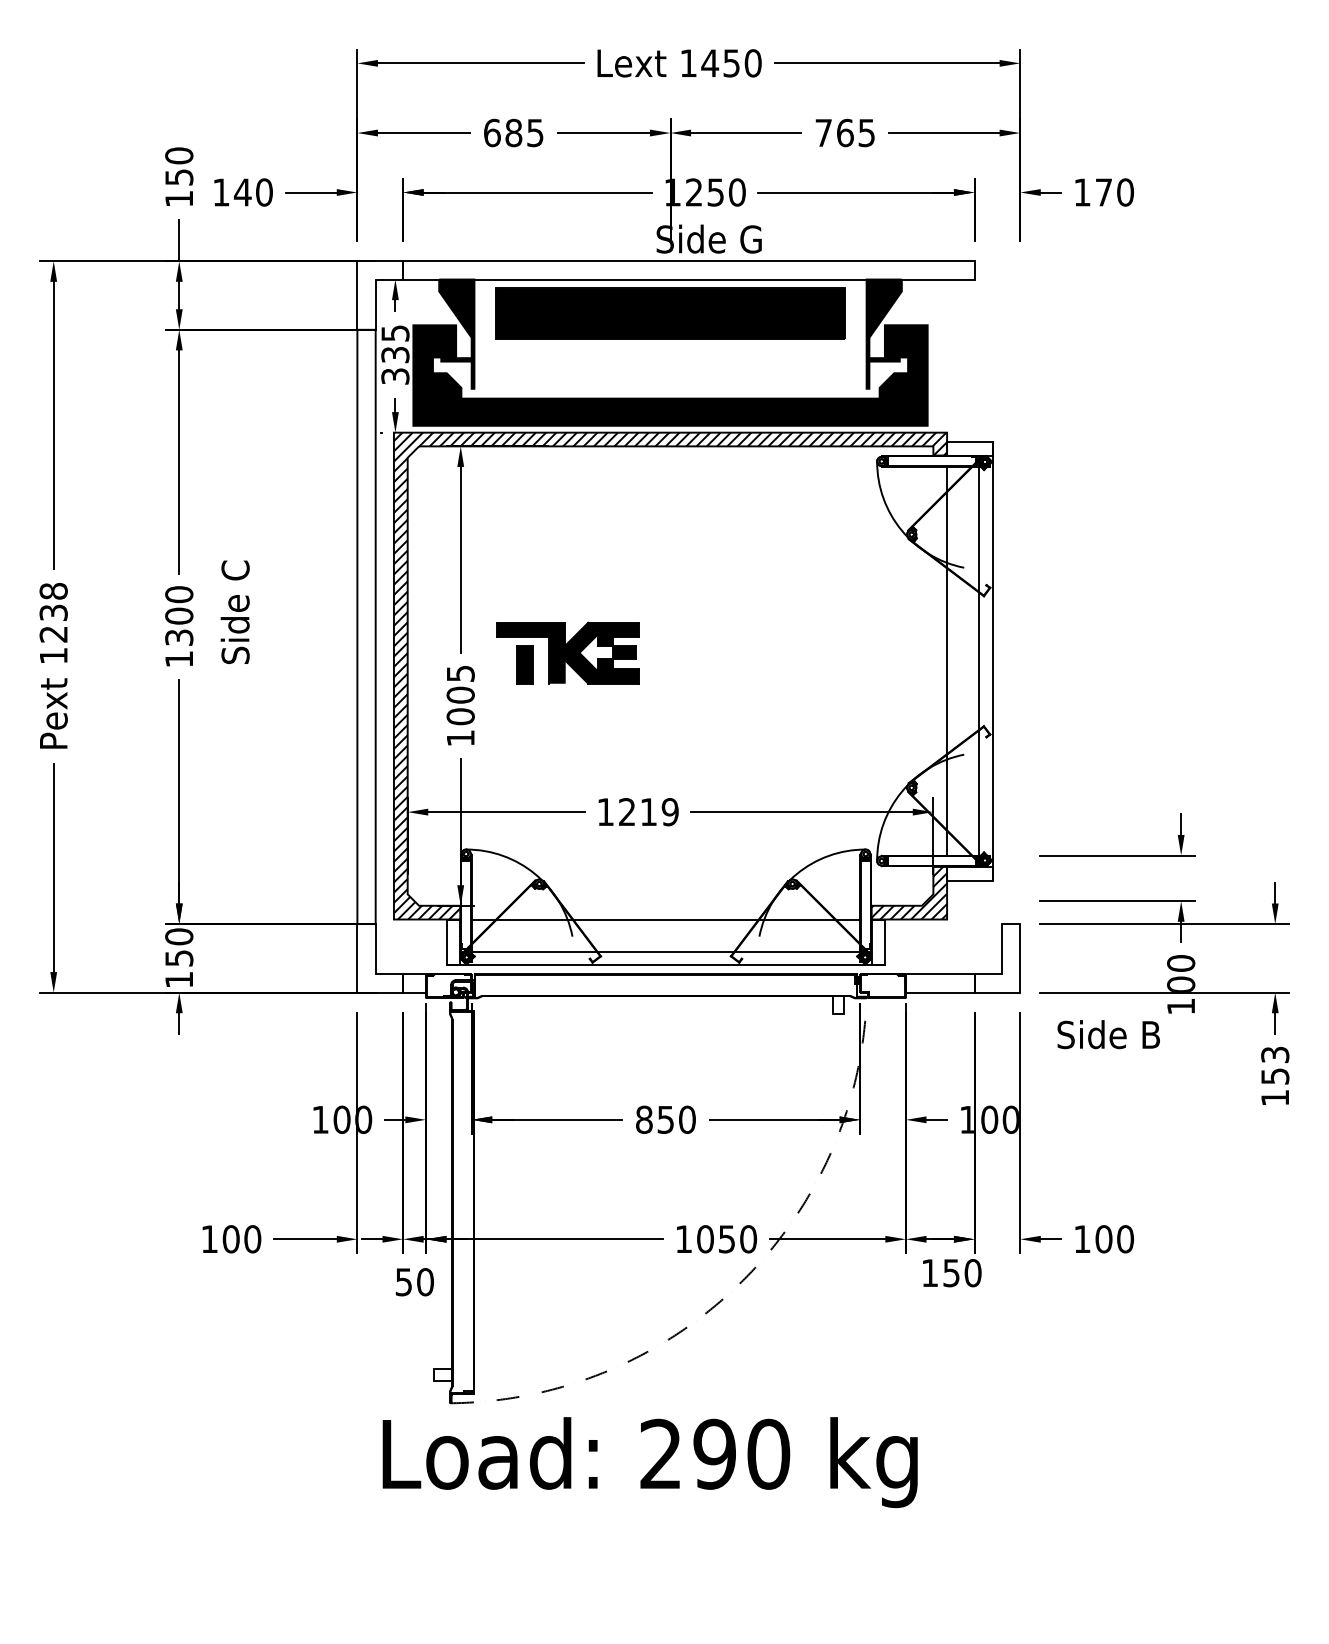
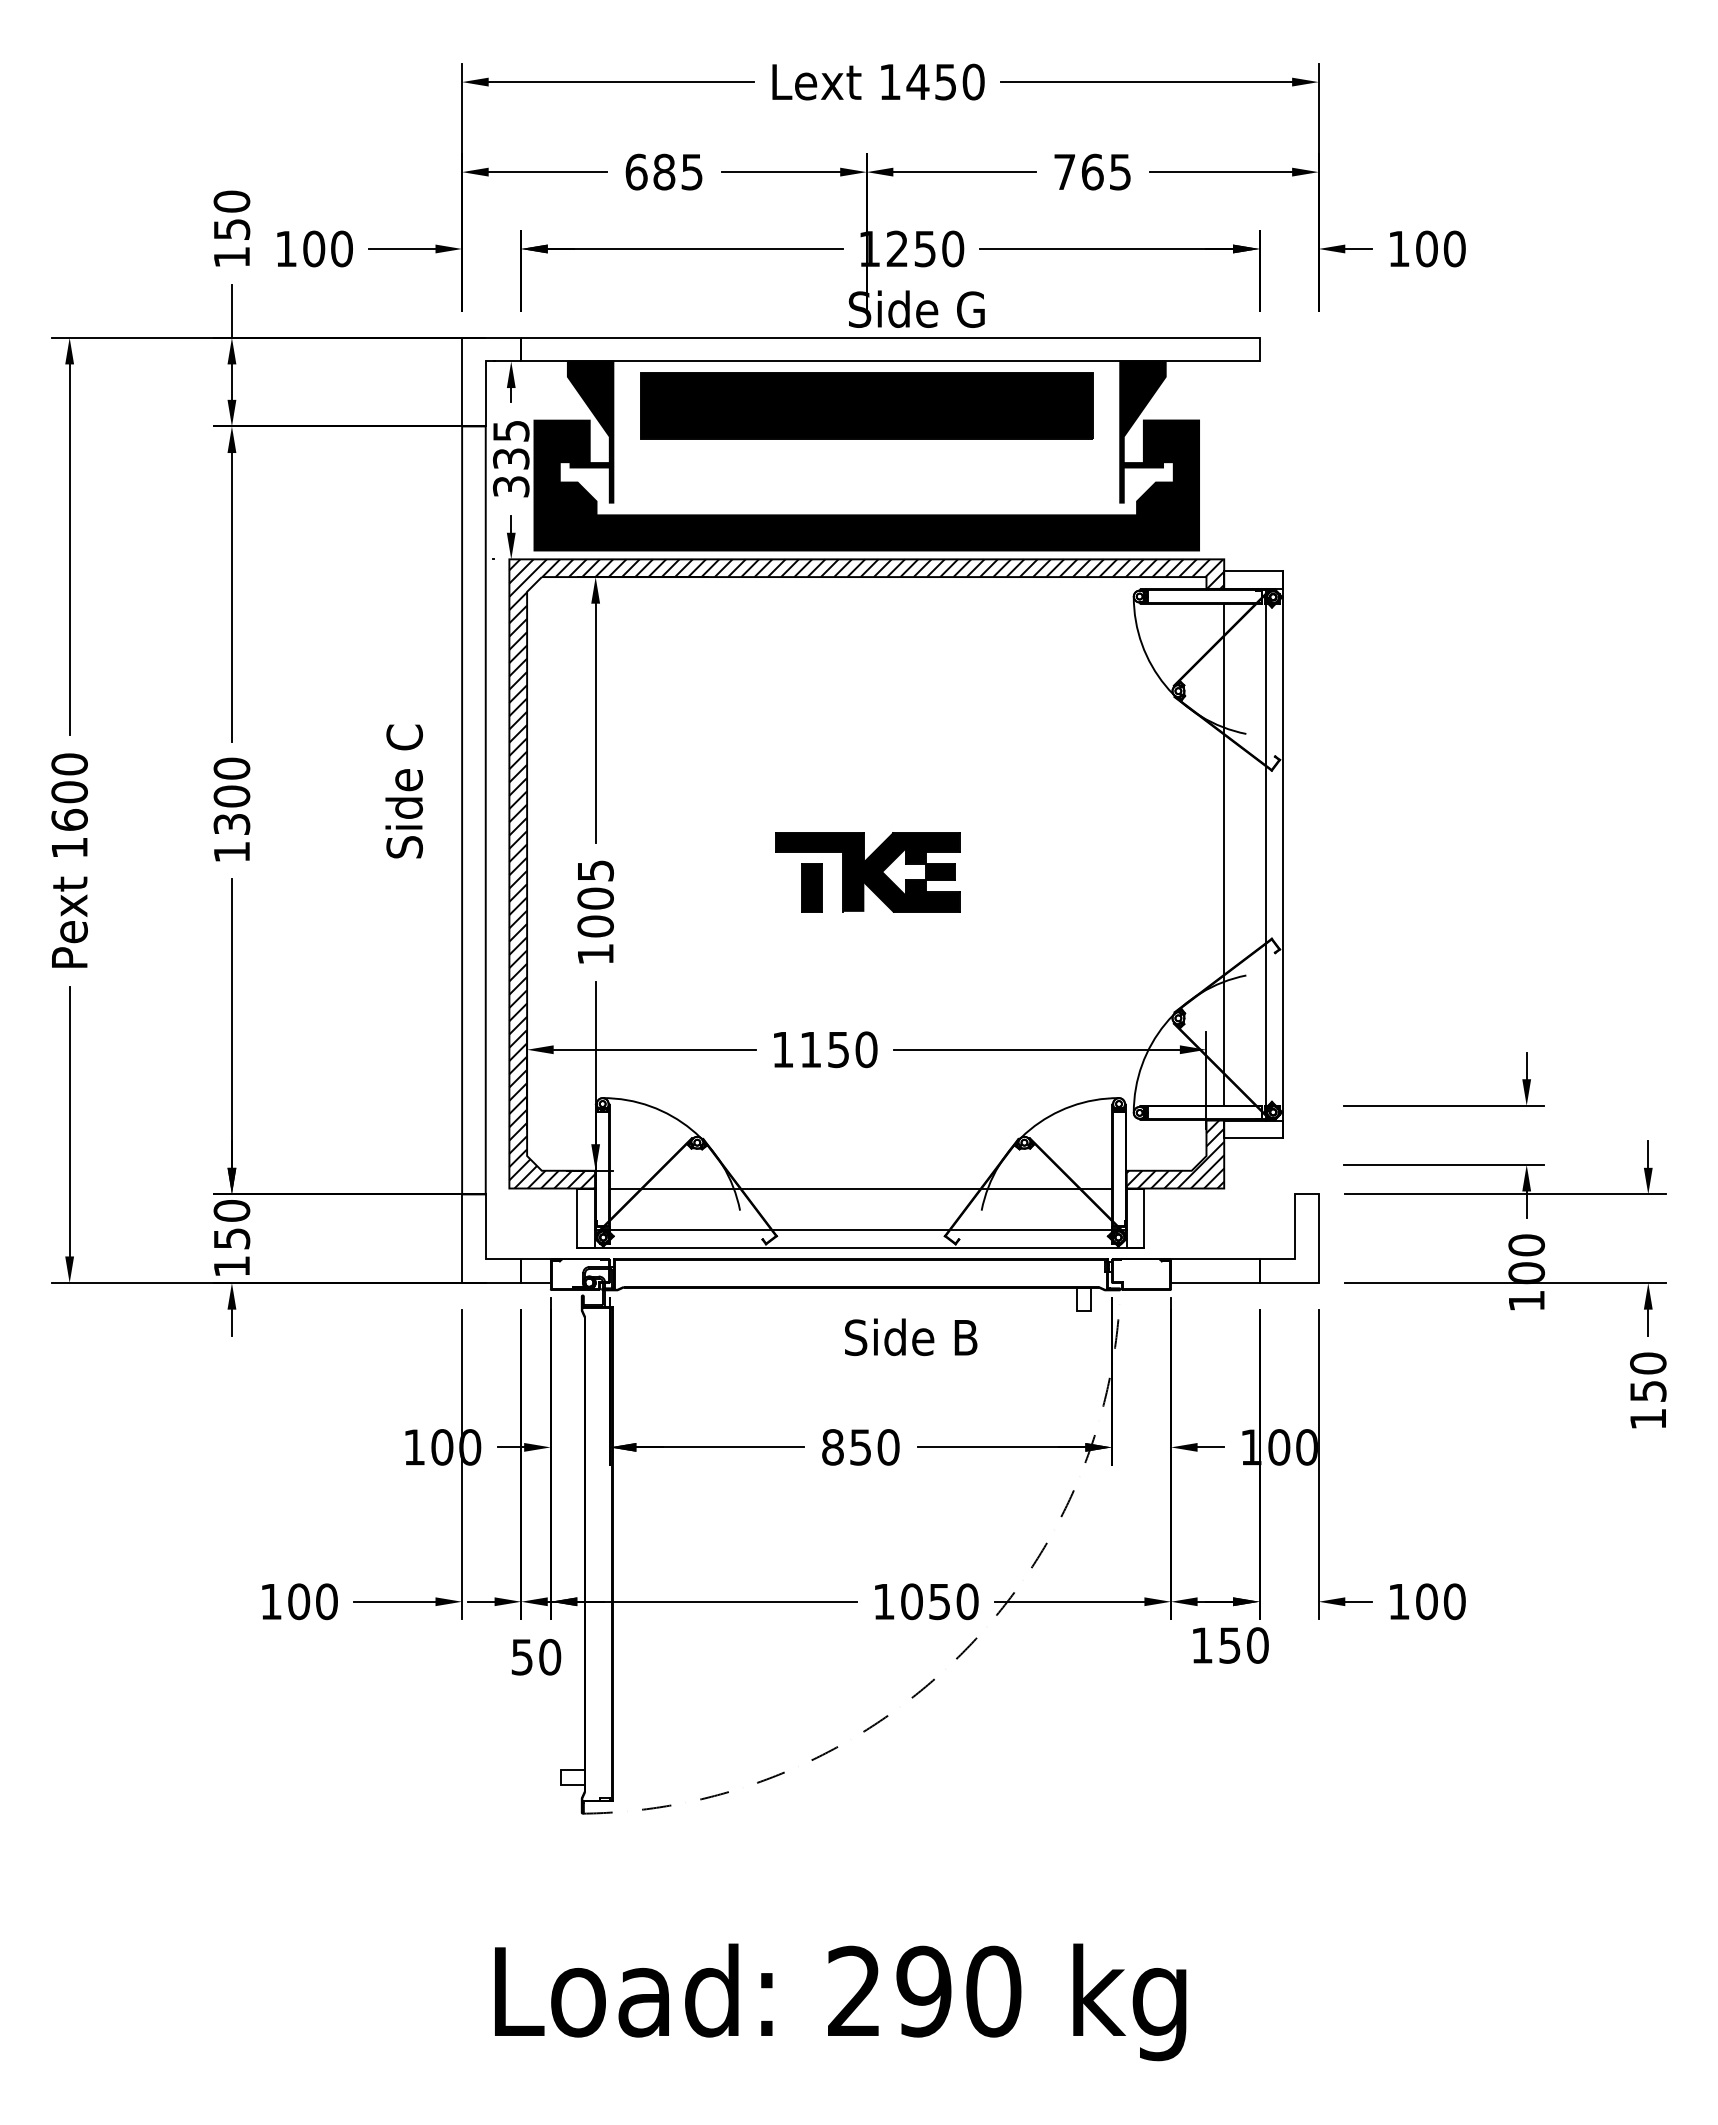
text: (242, 192) -> (313, 248), 140 -> 100
text: (1103, 192) -> (1426, 248), 170 -> 100
text: (53, 612) -> (69, 791), 1238 -> 1600
text: (234, 612) -> (403, 791), moved
part: (568, 653) -> (867, 872), moved
text: (648, 811) -> (838, 1049), 1219 -> 1150
text: (1109, 1034) -> (911, 1337), moved
text: (1275, 1054) -> (1648, 1363), 153 -> 150
text: (650, 1462) -> (840, 2002), moved

